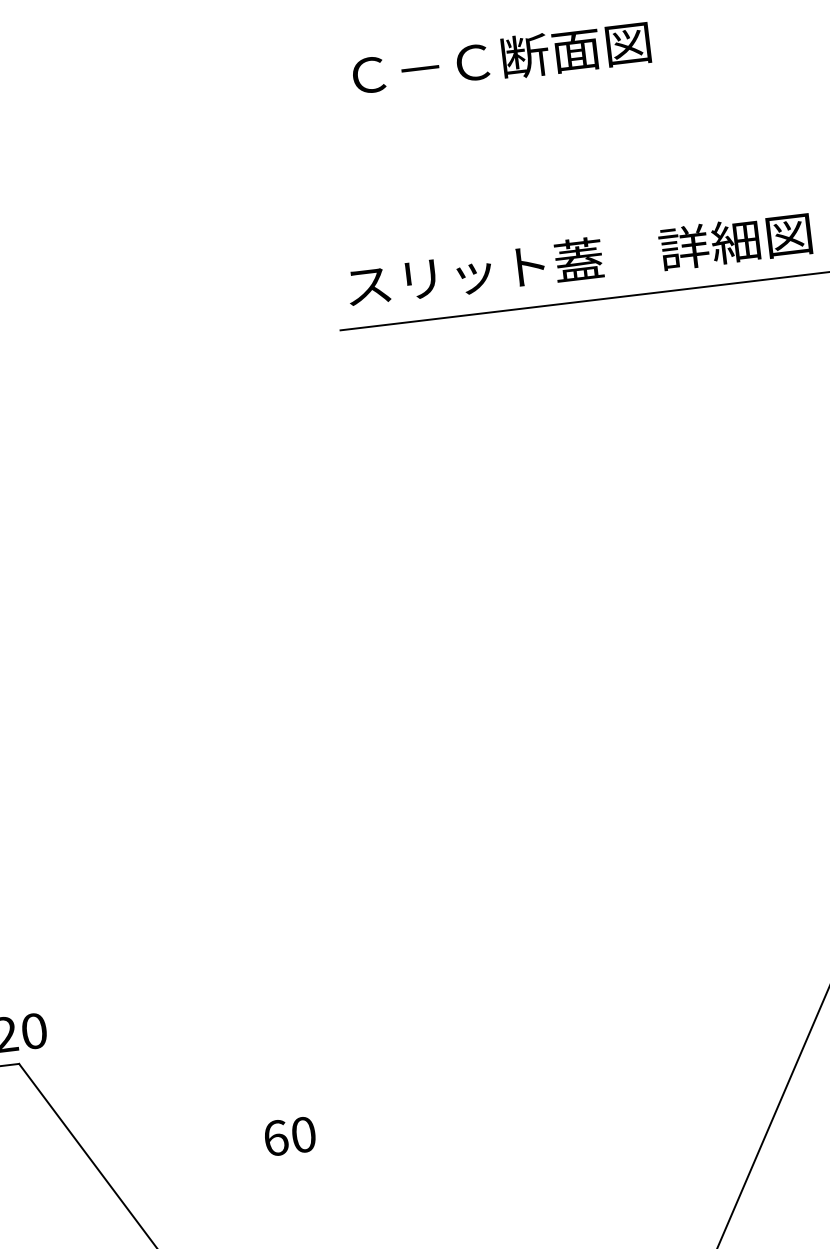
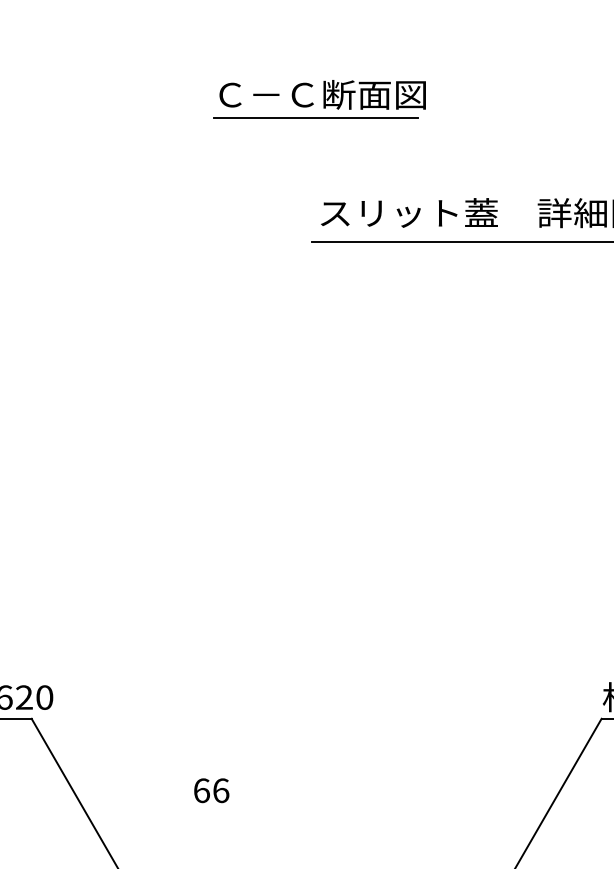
text: (500, 58) -> (322, 94), moved
line: (325, 152) -> (316, 118), added
text: (304, 1134) -> (221, 790), 60 -> 66

